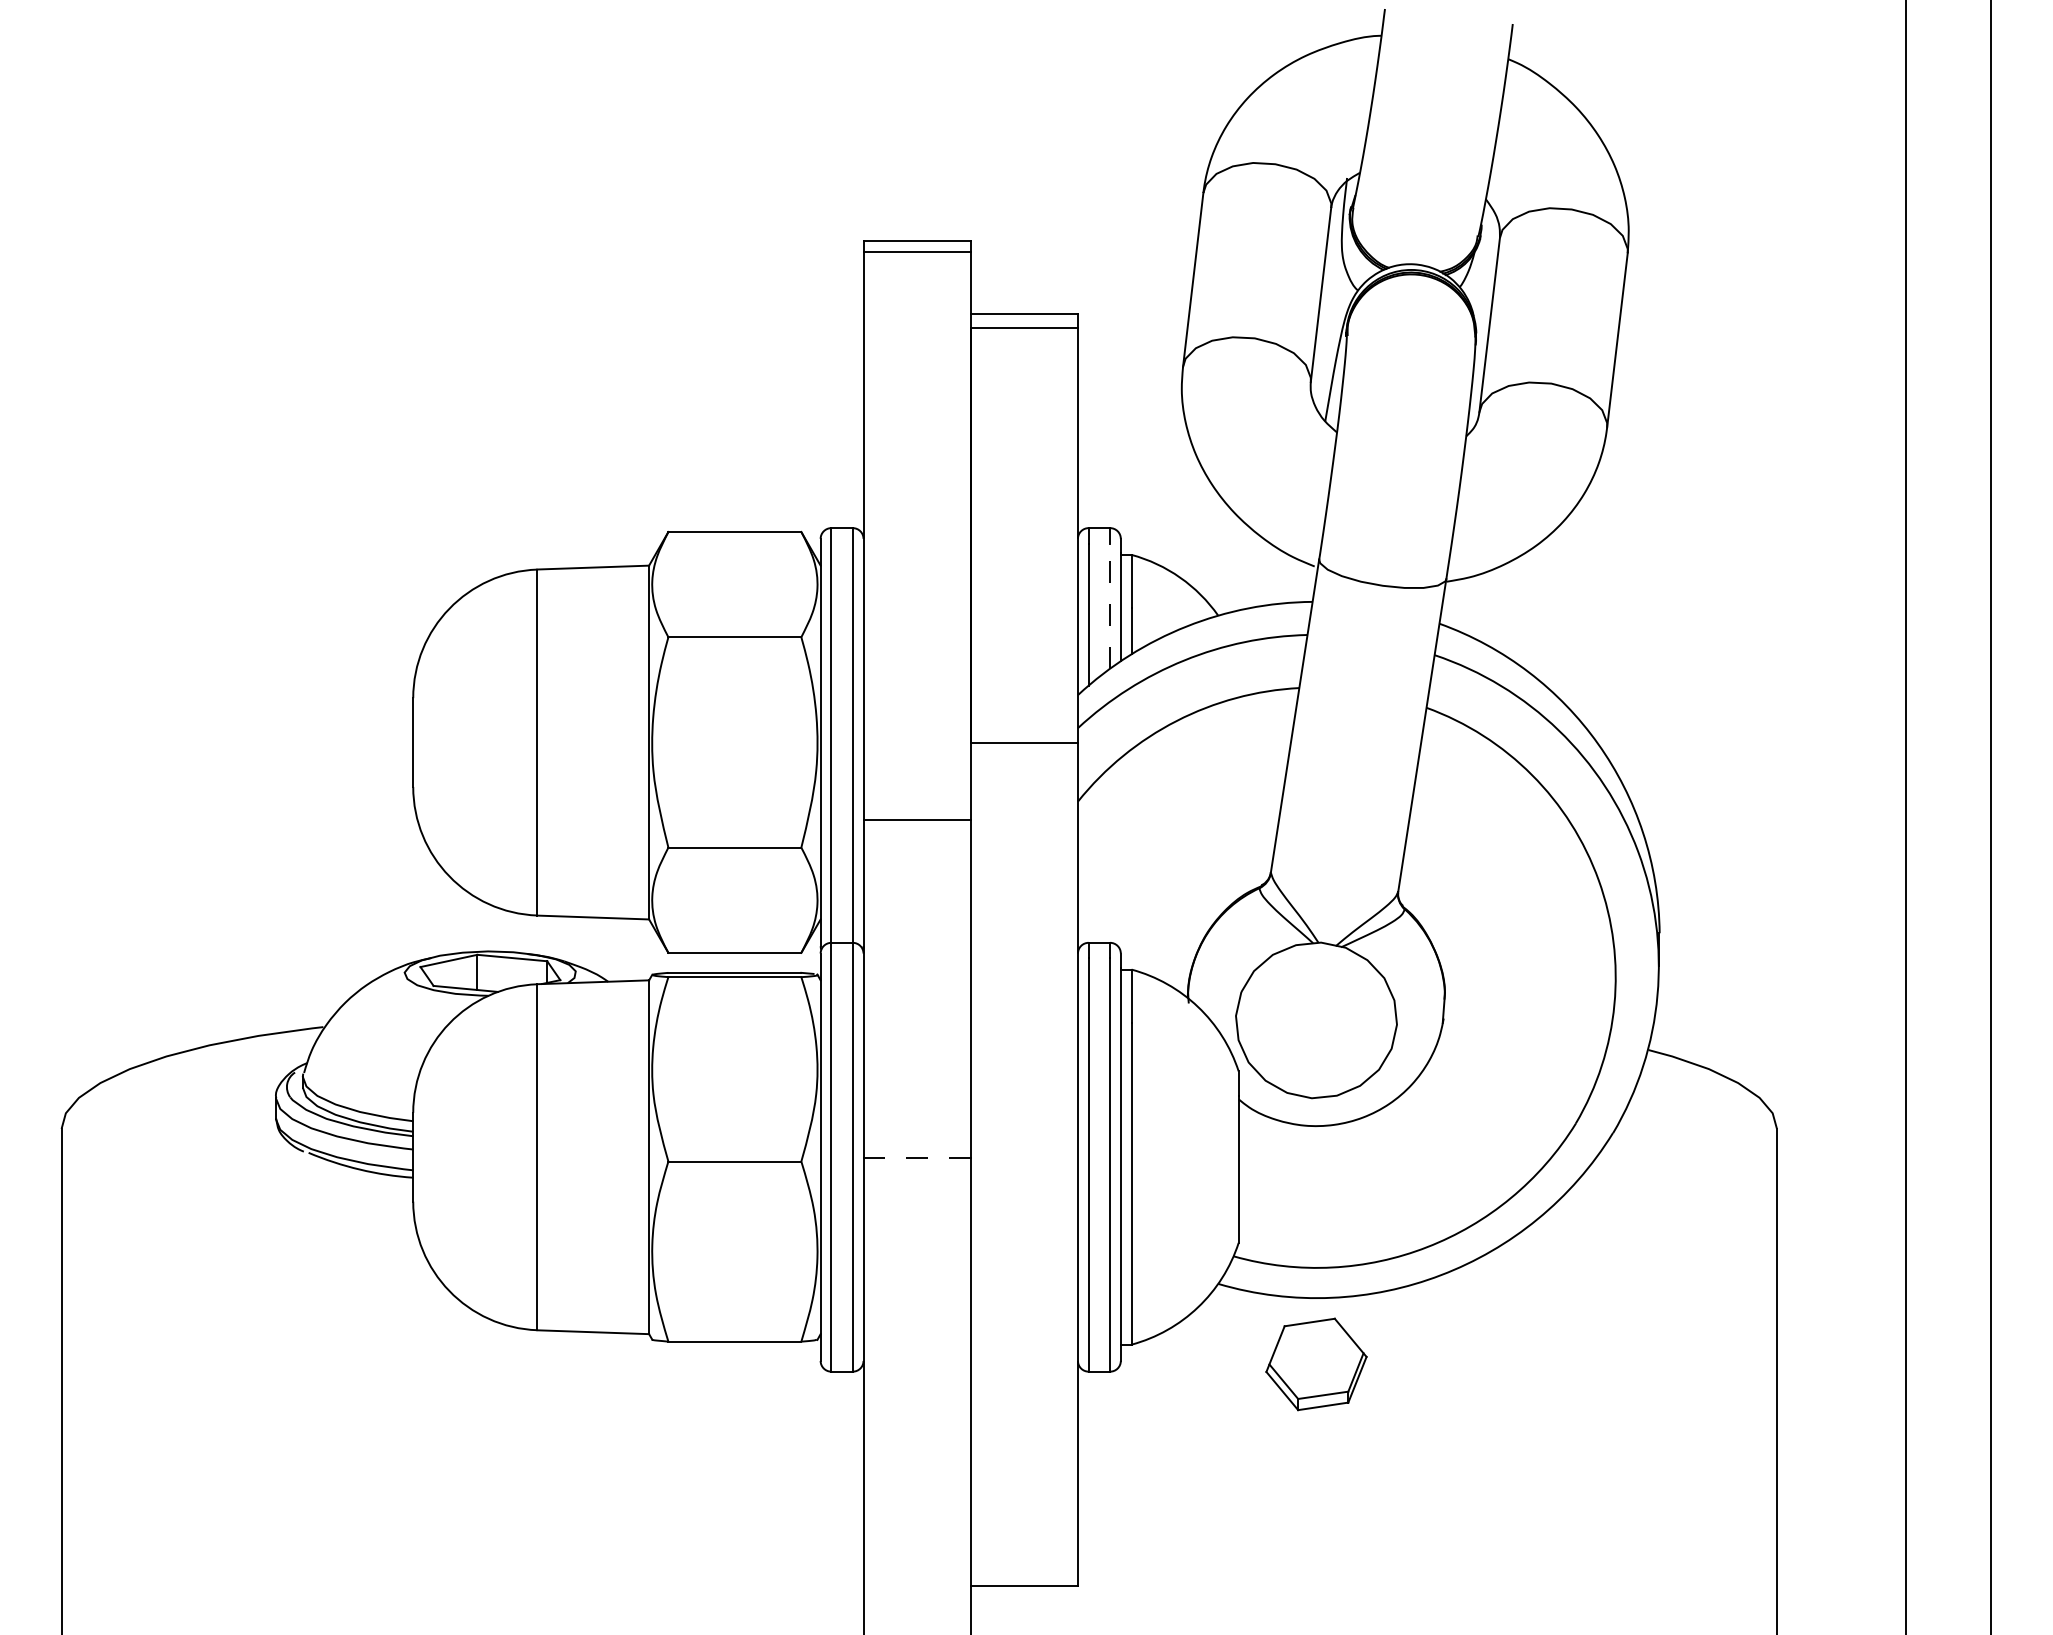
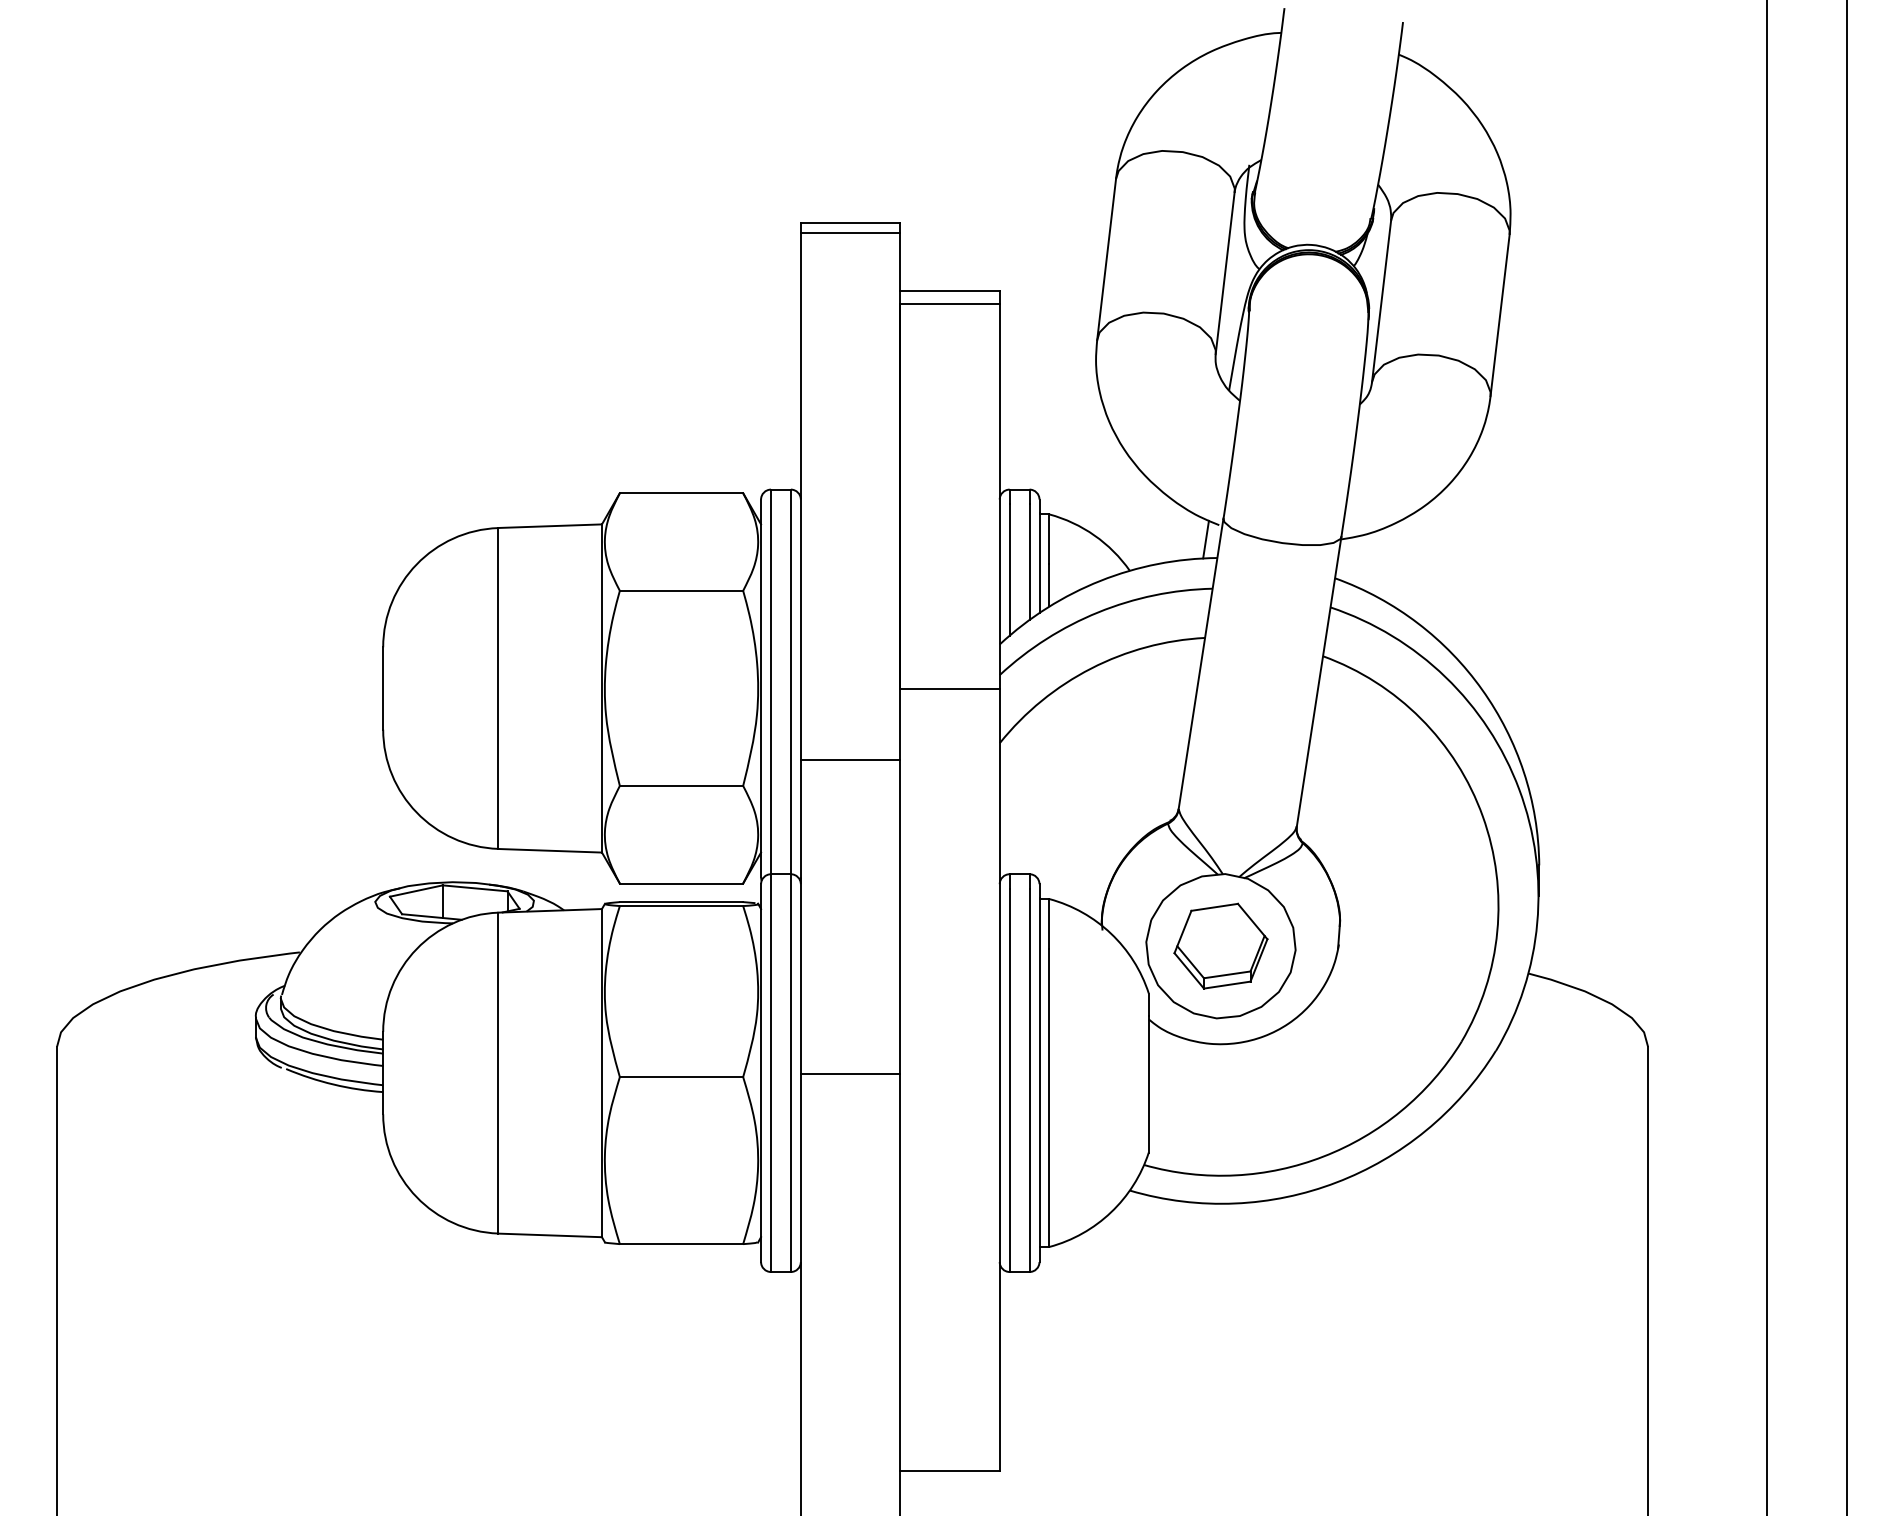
line: (1300, 581) -> (1206, 539), added
line: (1110, 606) -> (1029, 562), dashed -> solid
line: (917, 1158) -> (850, 1074), dashed -> solid
part: (1316, 1364) -> (1220, 946), moved

